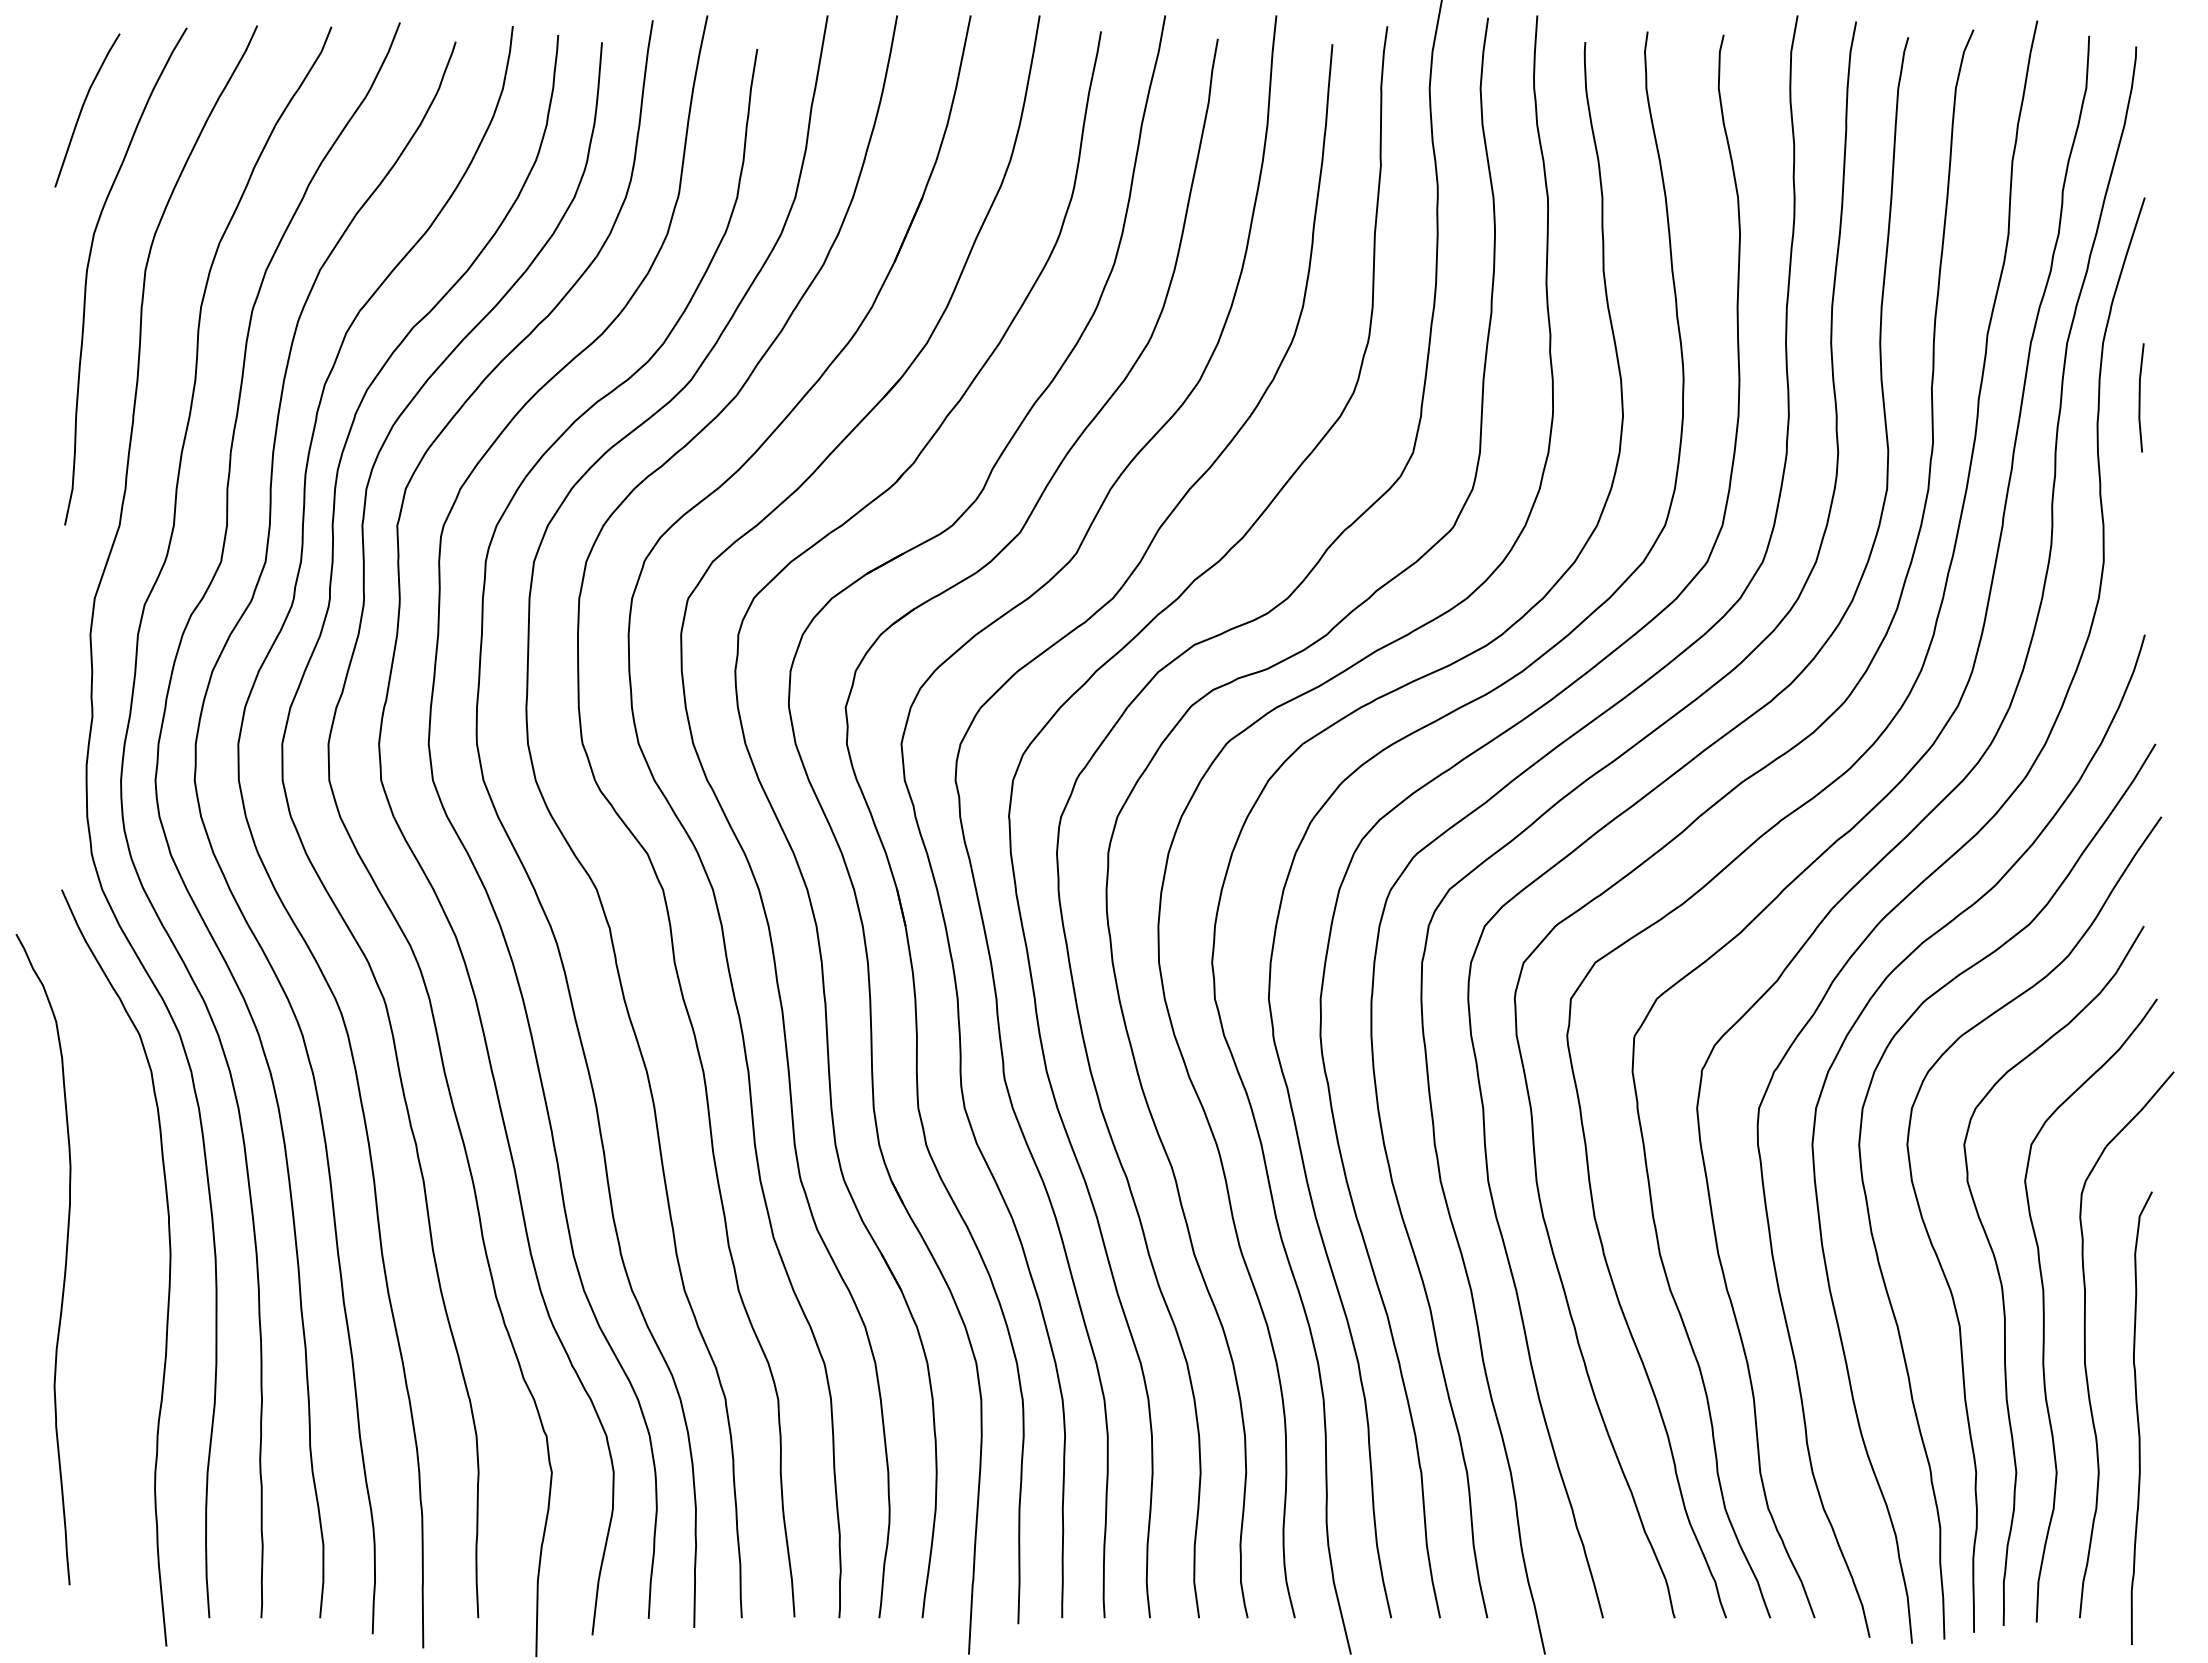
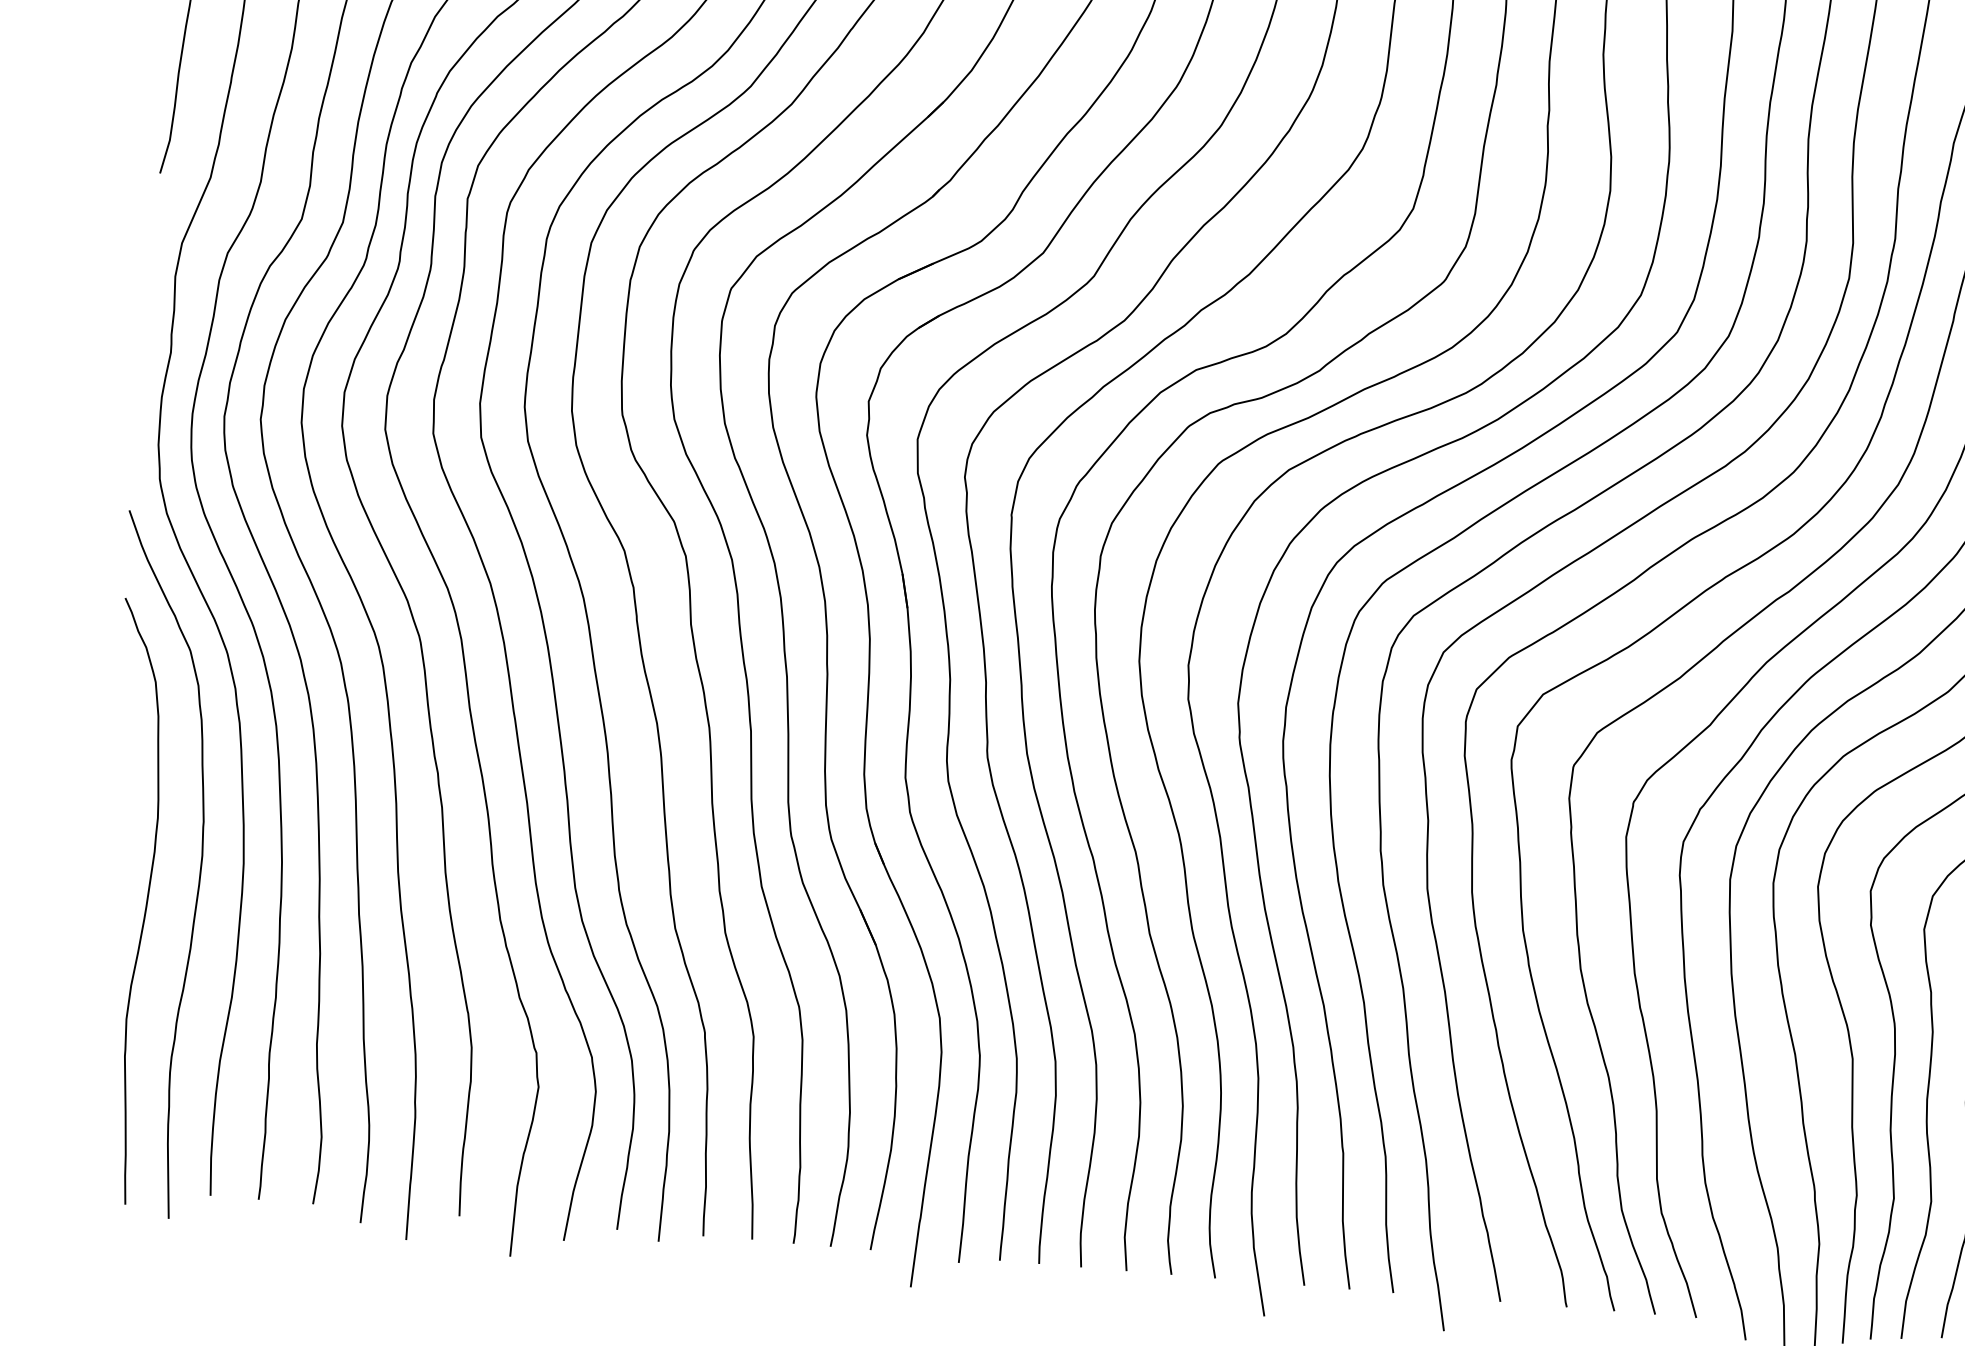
curve: (65, 1259) -> (146, 902), moved

